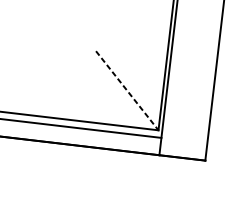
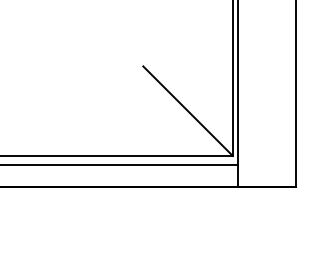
line: (127, 91) -> (188, 111), dashed -> solid

